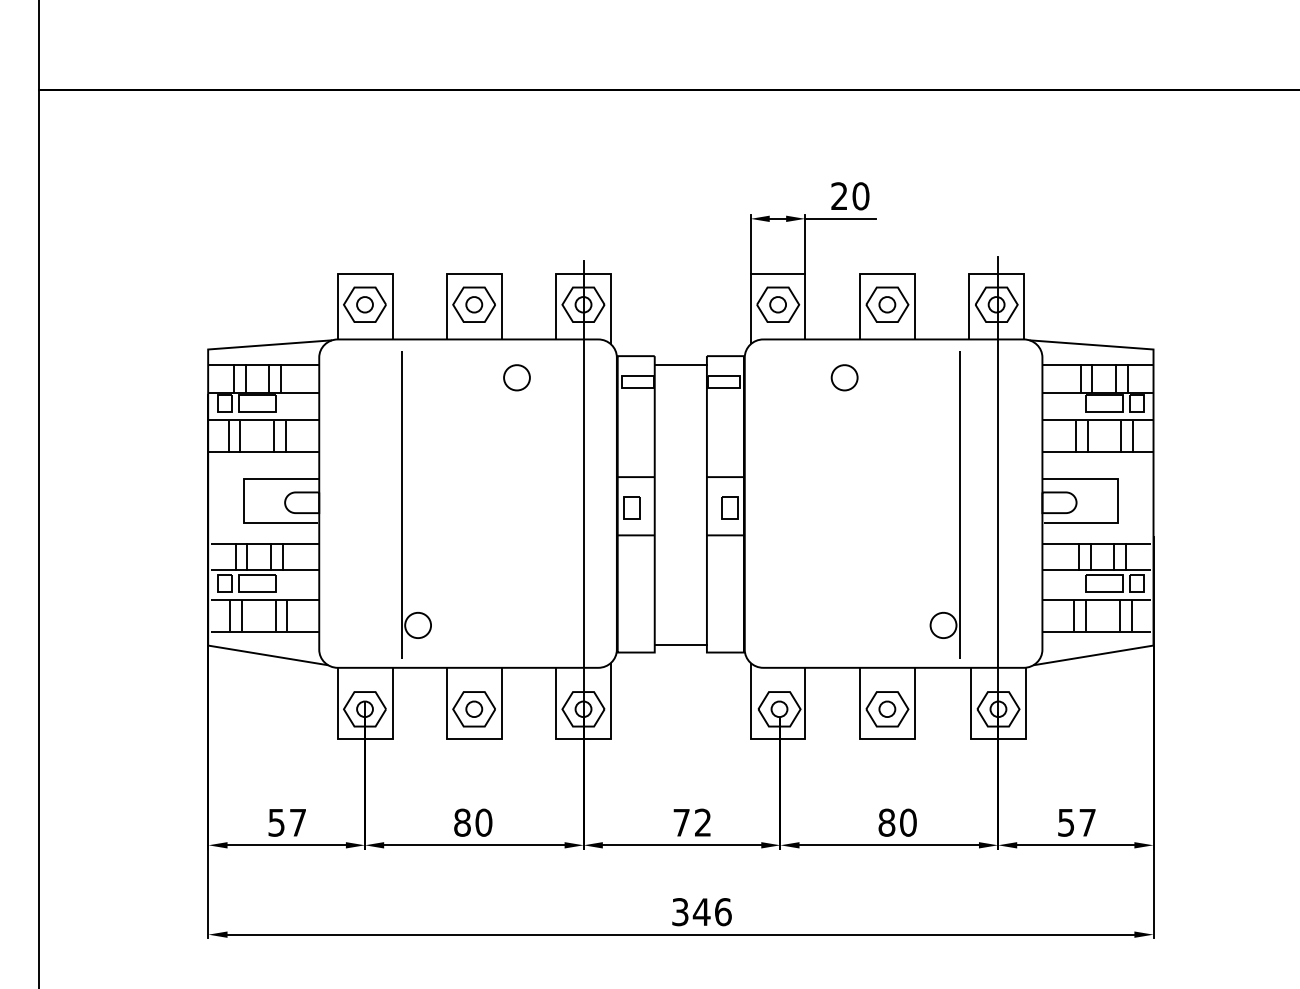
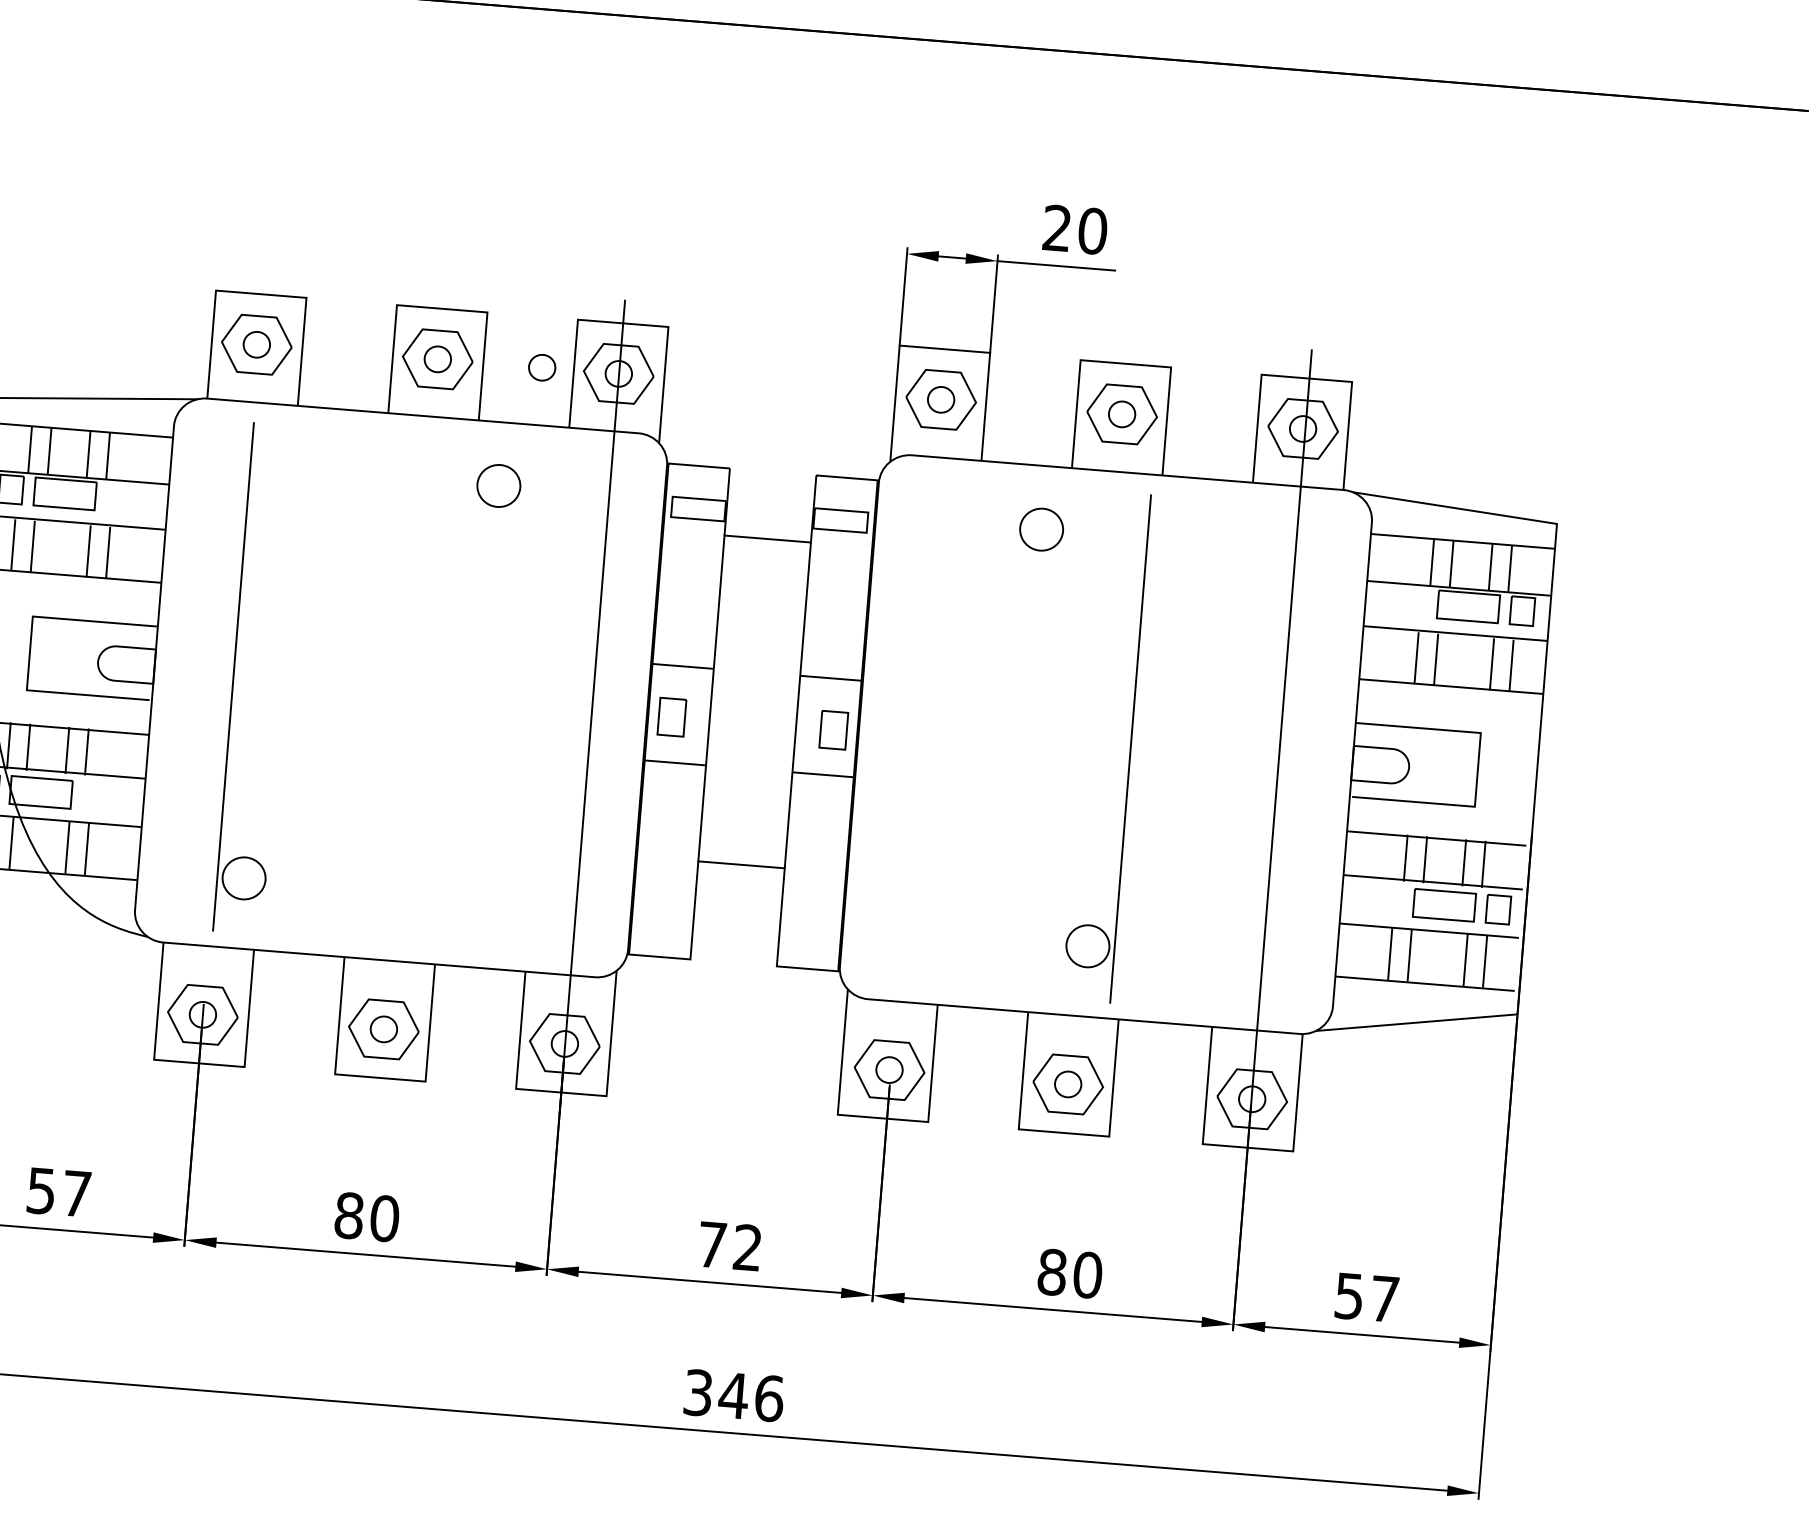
part: (537, 304) -> (542, 367), added
line: (680, 364) -> (767, 538), moved
part: (402, 504) -> (234, 675), moved
part: (959, 504) -> (1130, 748), moved
line: (680, 645) -> (740, 865), moved

